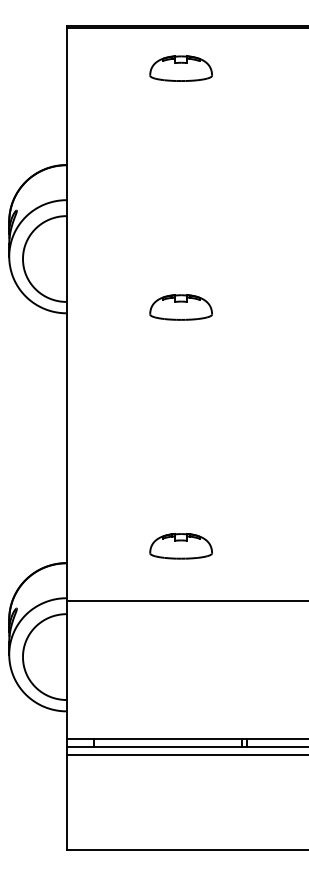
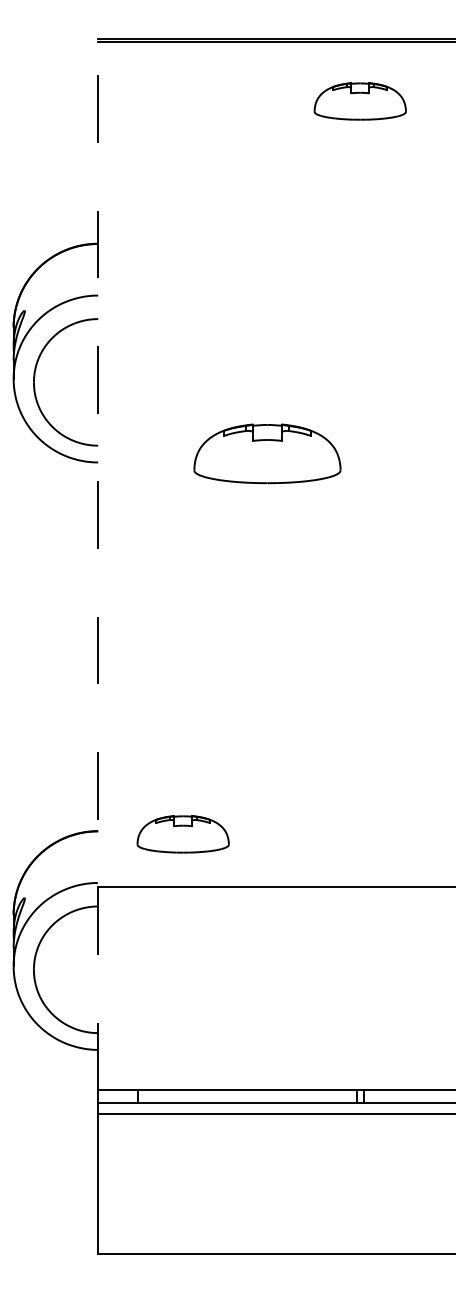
part: (180, 68) -> (359, 101), moved
part: (180, 307) -> (266, 453), size x1.6
line: (66, 381) -> (98, 563), solid -> dashed
part: (180, 546) -> (182, 834), moved

